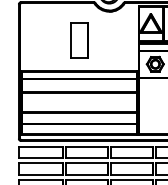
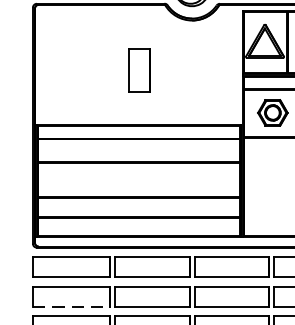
part: (79, 40) -> (139, 71), size x0.7
line: (40, 174) -> (71, 306), solid -> dashed

